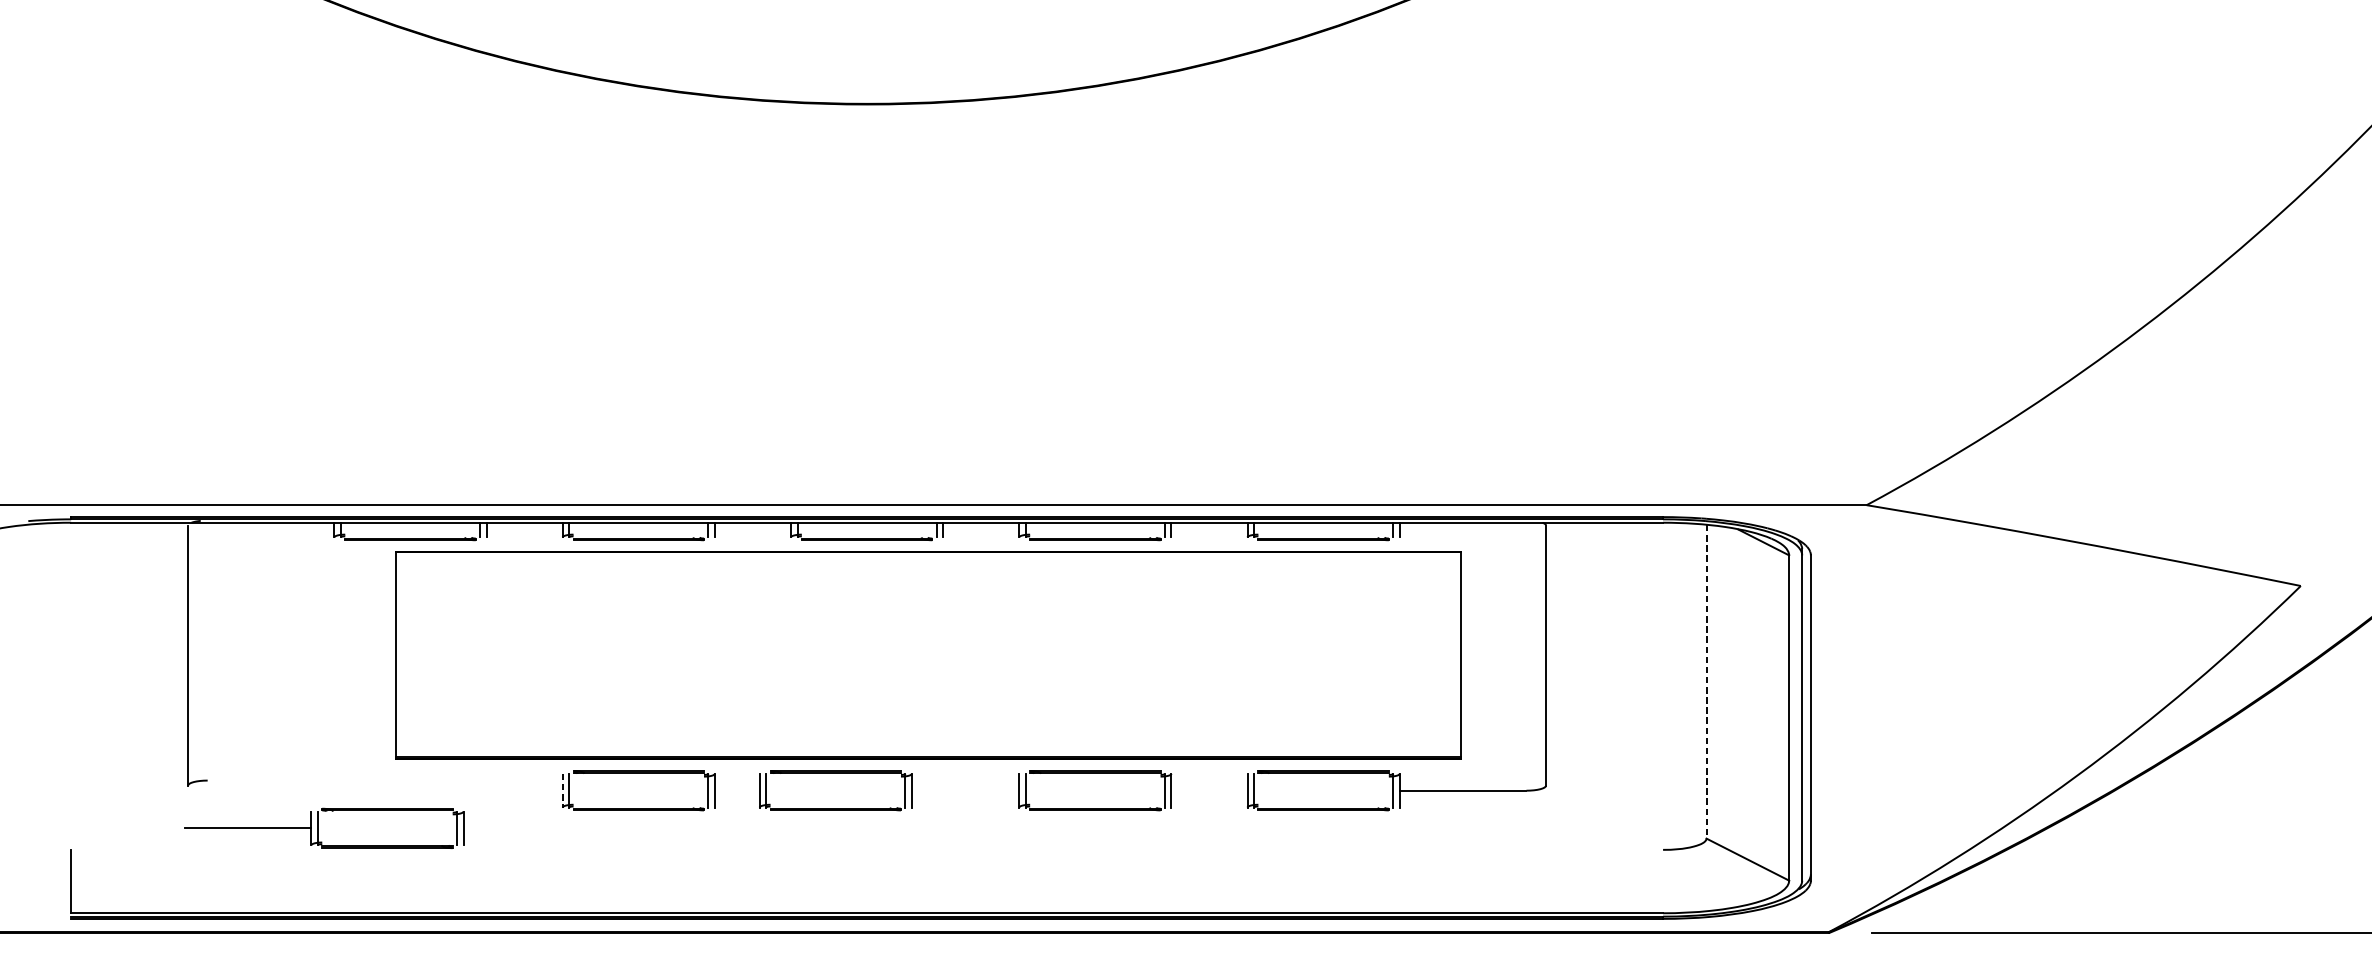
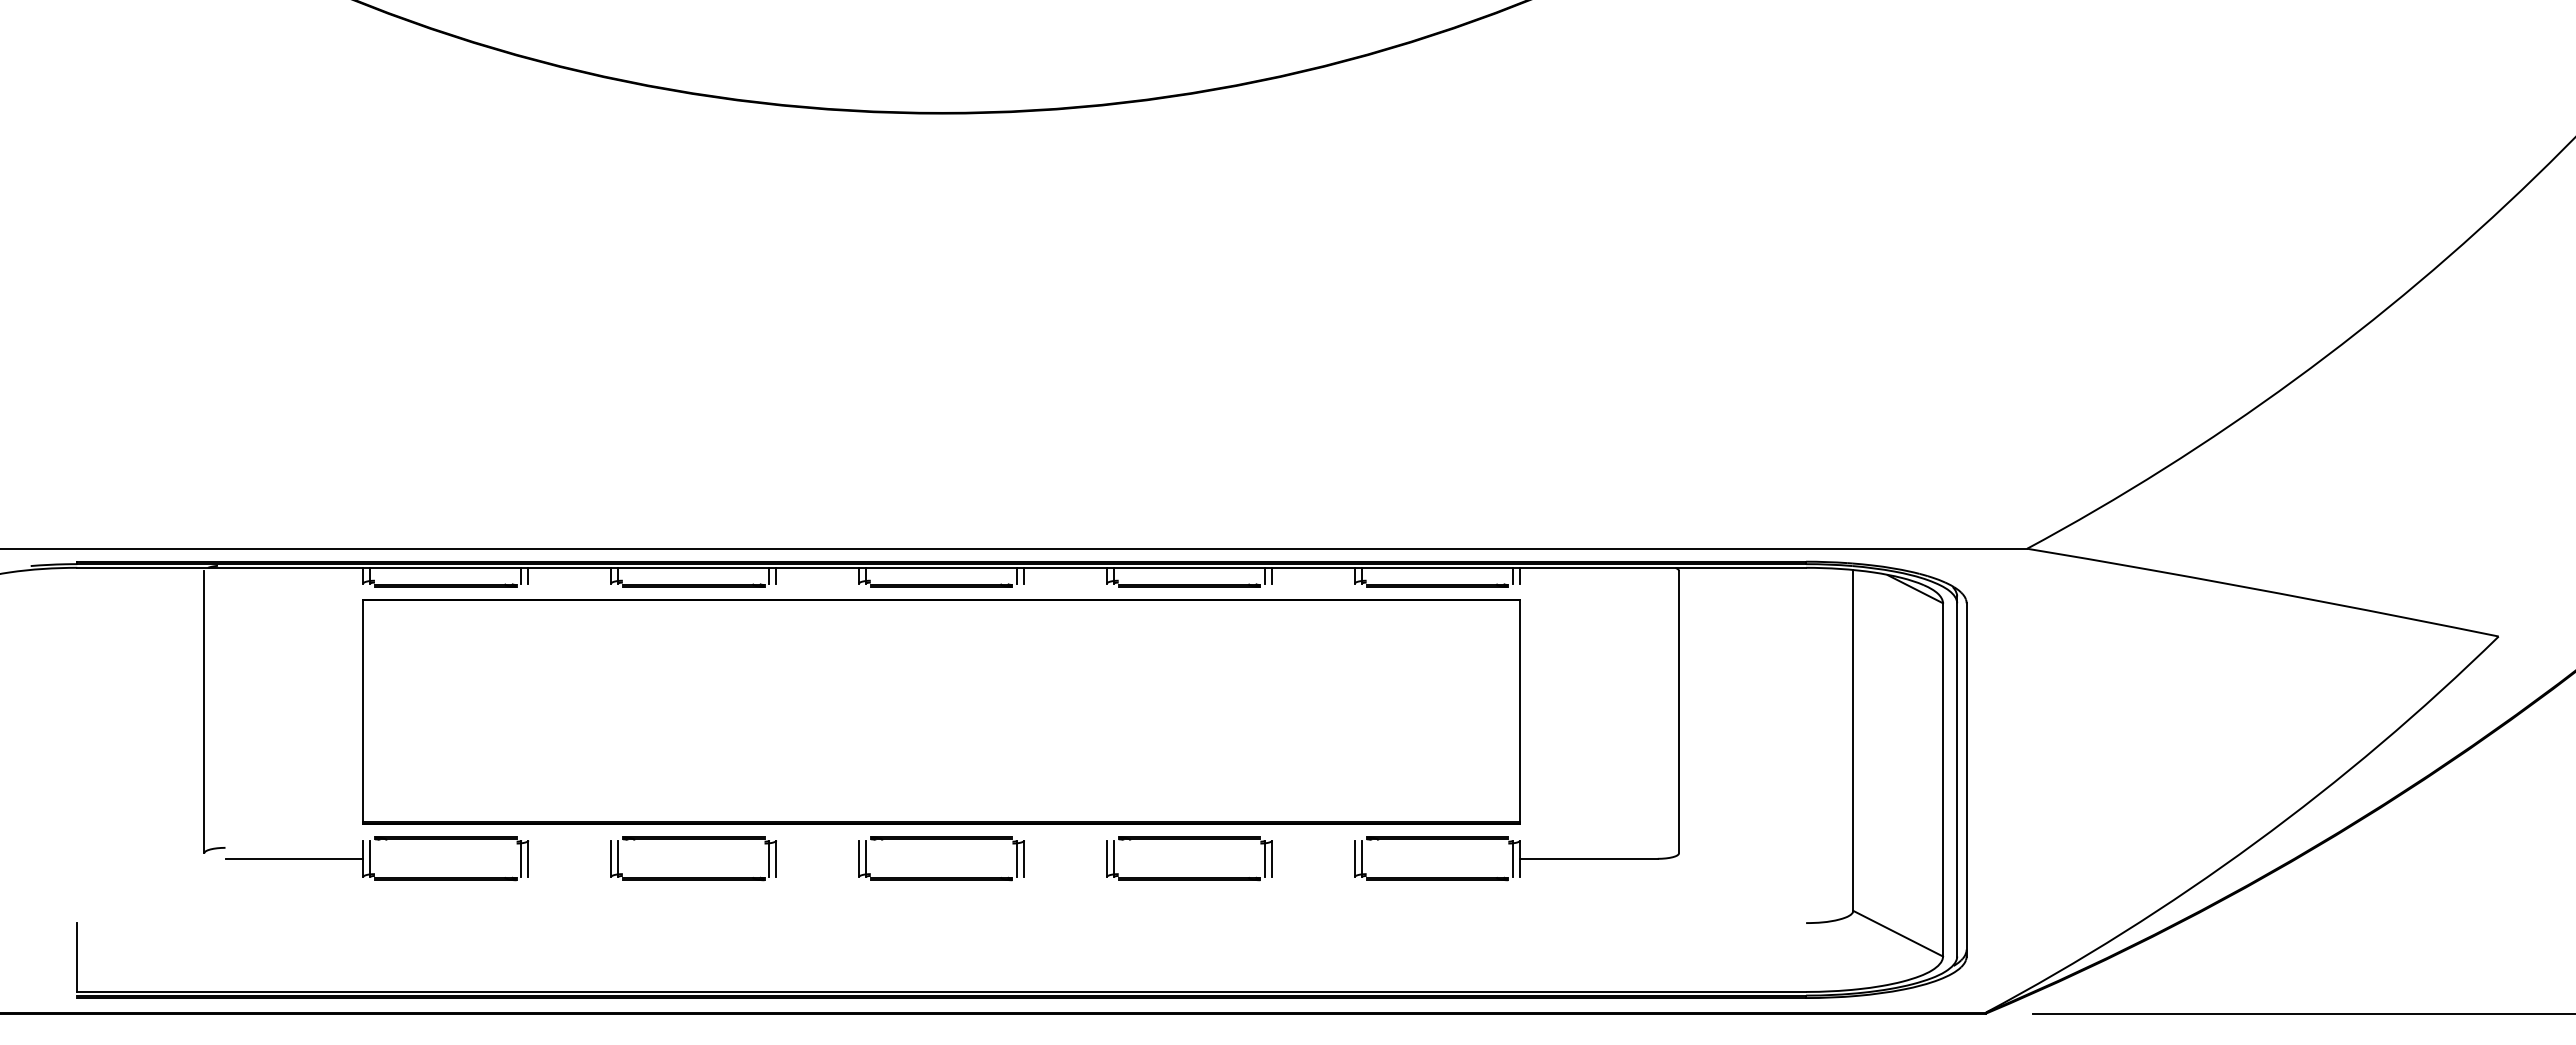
part: (928, 655) -> (941, 711), moved
line: (1706, 682) -> (1853, 741), dashed -> solid
part: (835, 772) -> (941, 839), moved
line: (563, 791) -> (611, 859), dashed -> solid
part: (318, 828) -> (370, 858), moved

